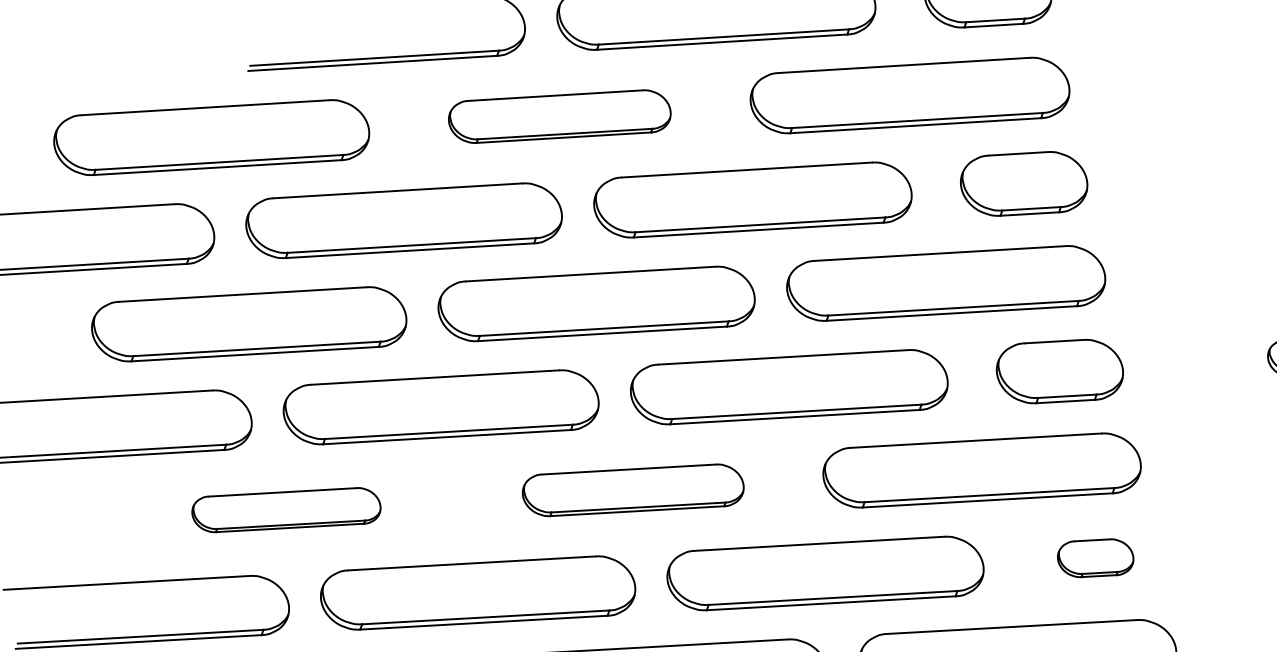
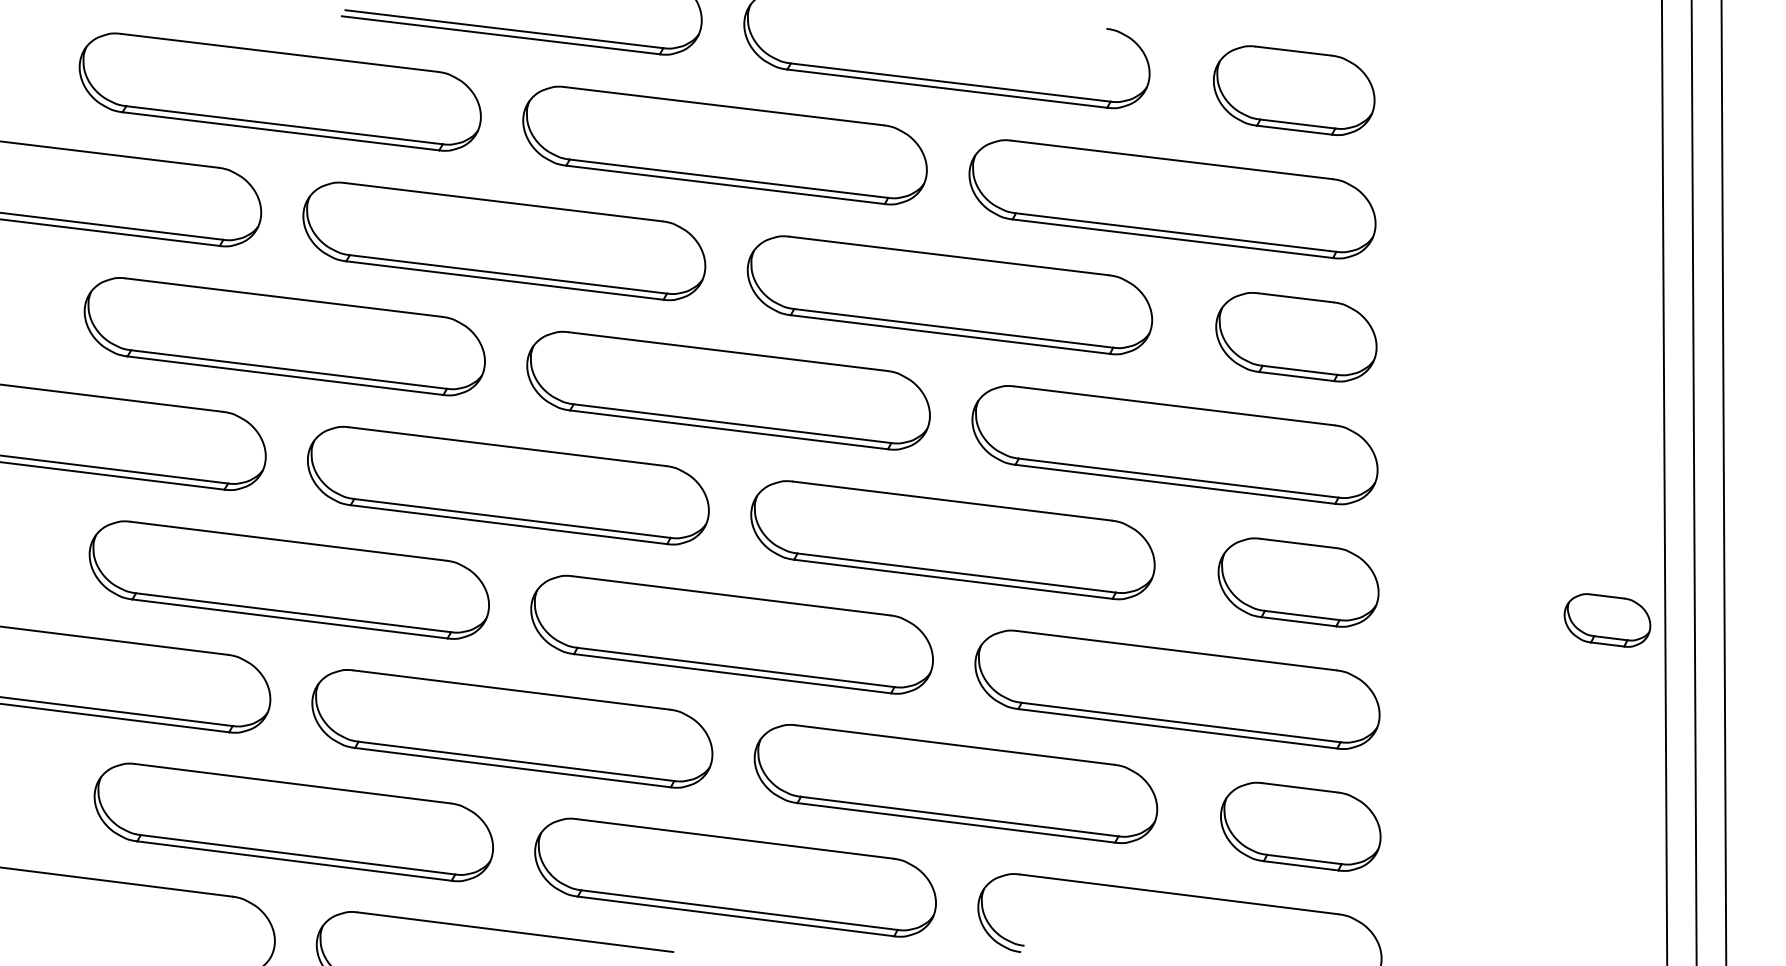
part: (559, 116) -> (724, 145), size x1.43
part: (632, 490) -> (731, 634), size x1.43
part: (285, 509) -> (288, 579), size x1.67
part: (1095, 558) -> (1300, 826), size x1.67

